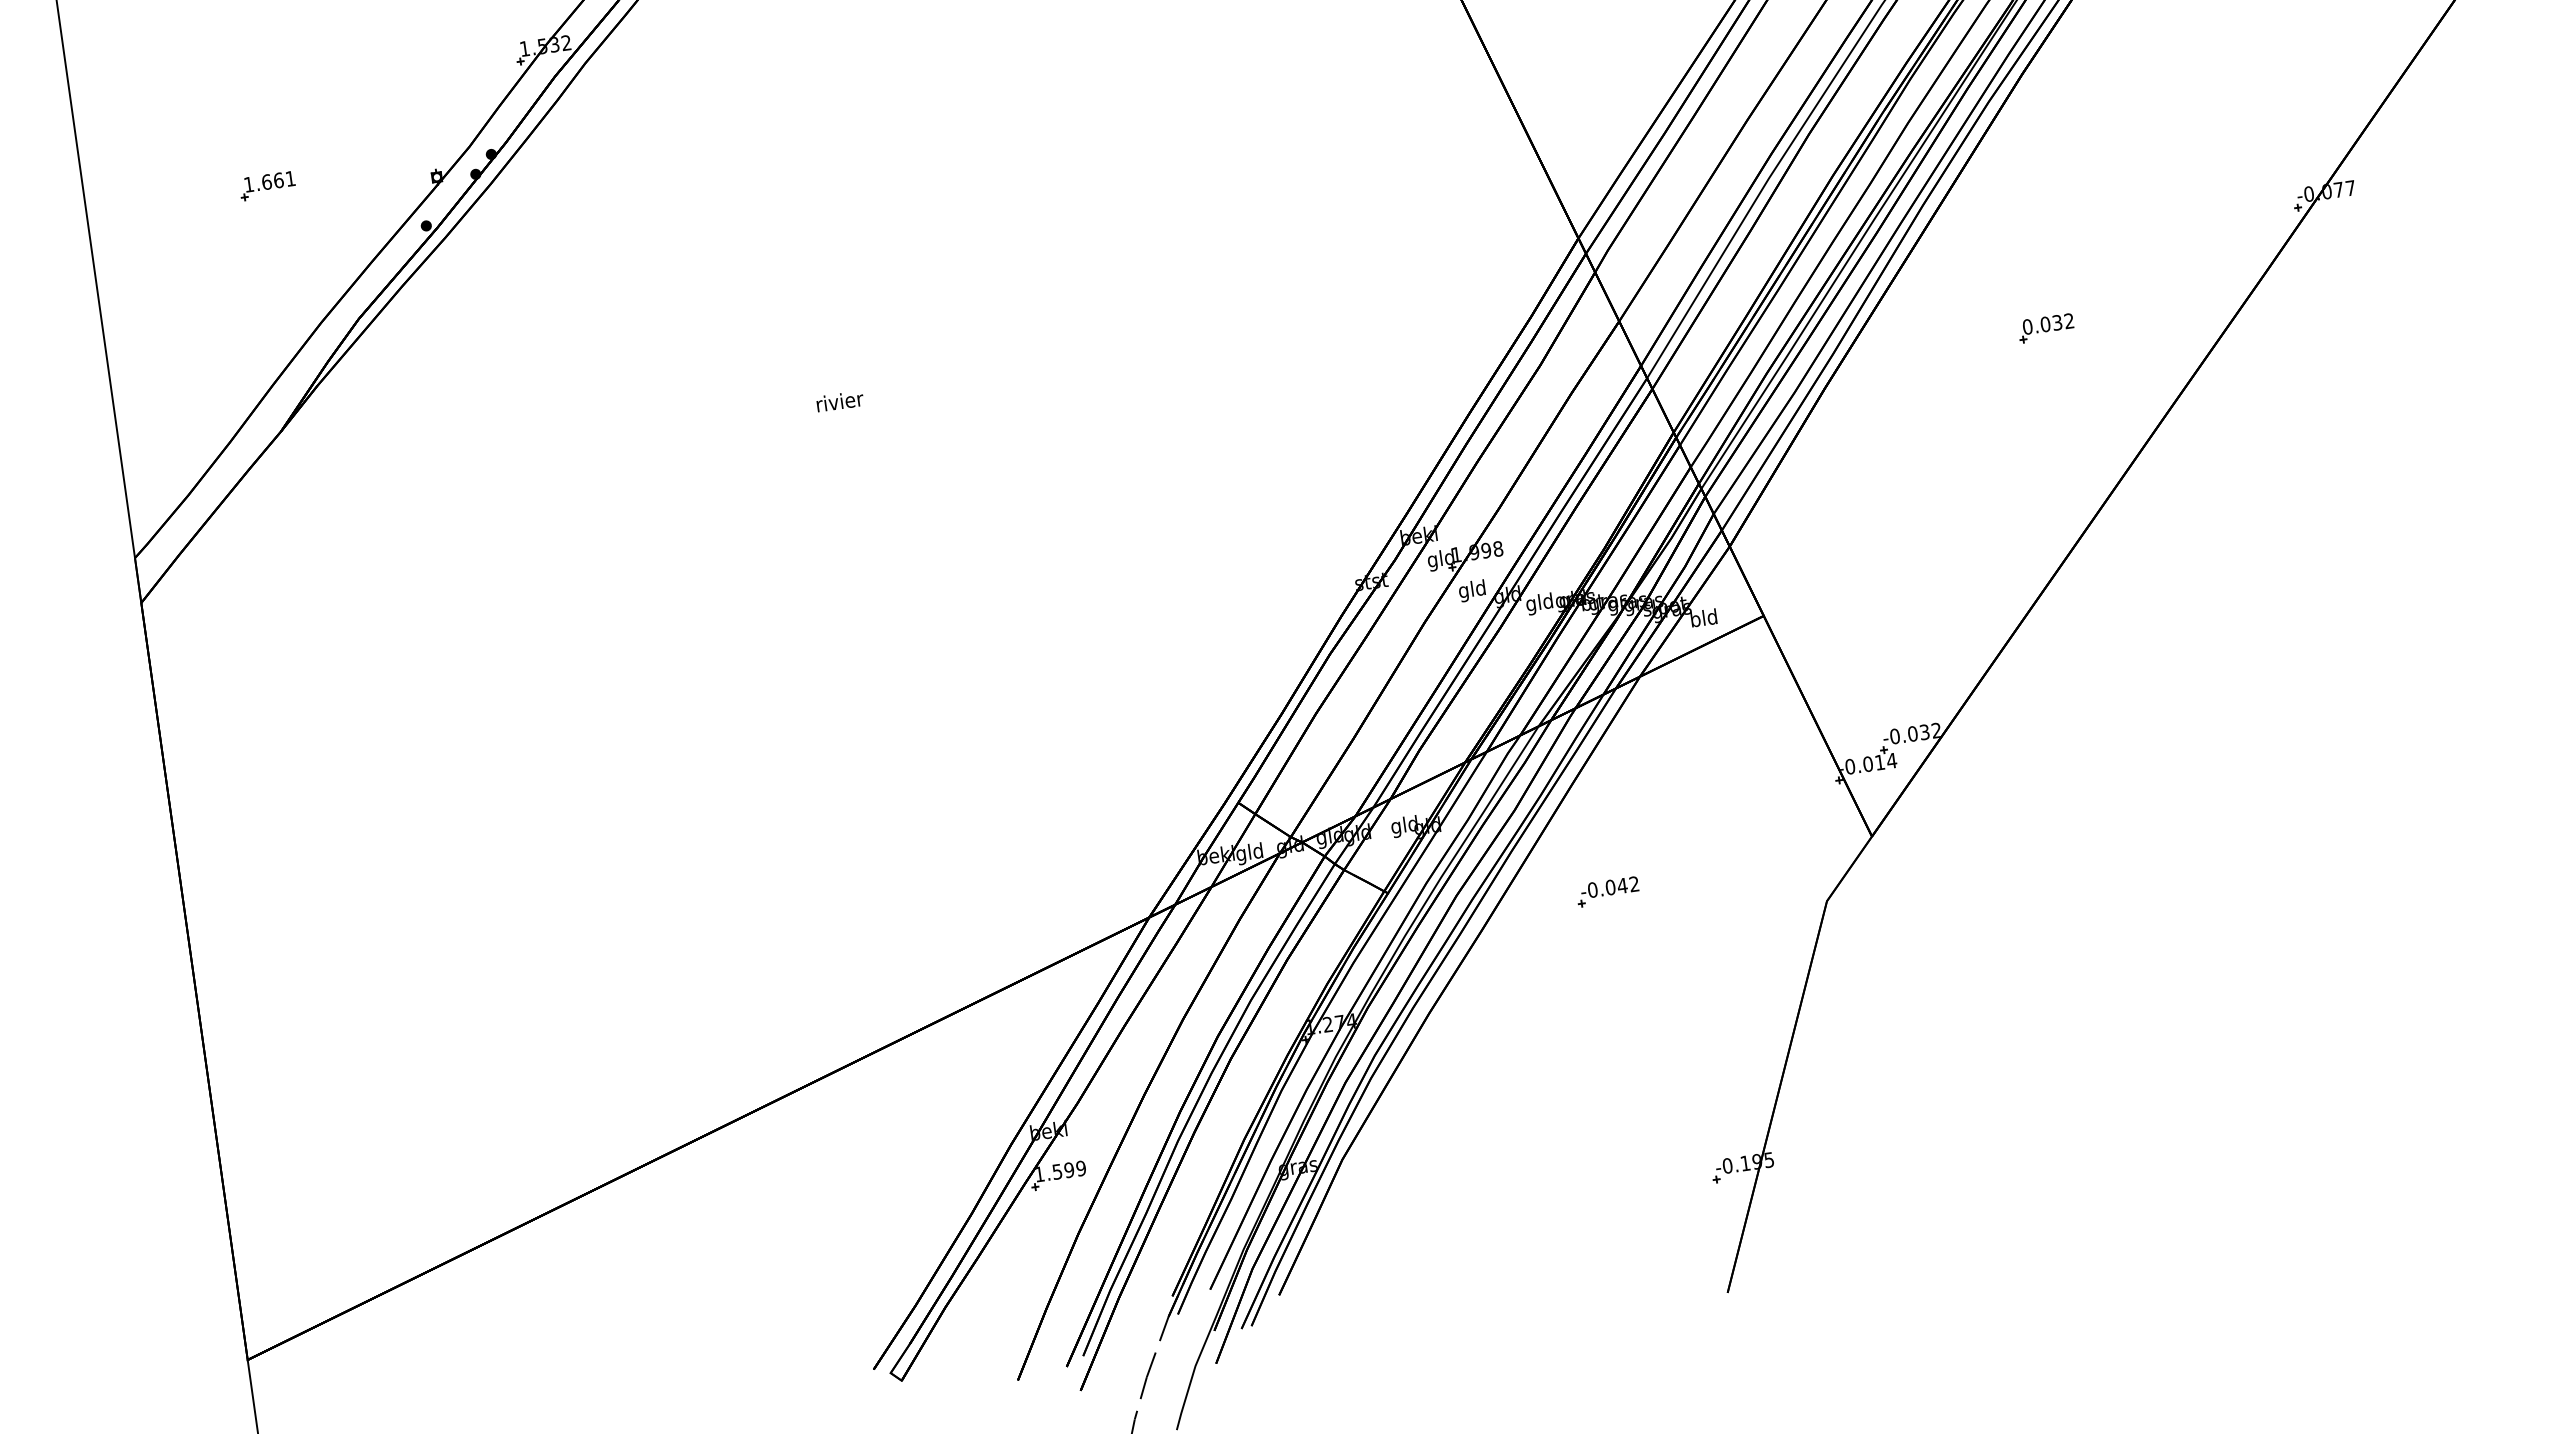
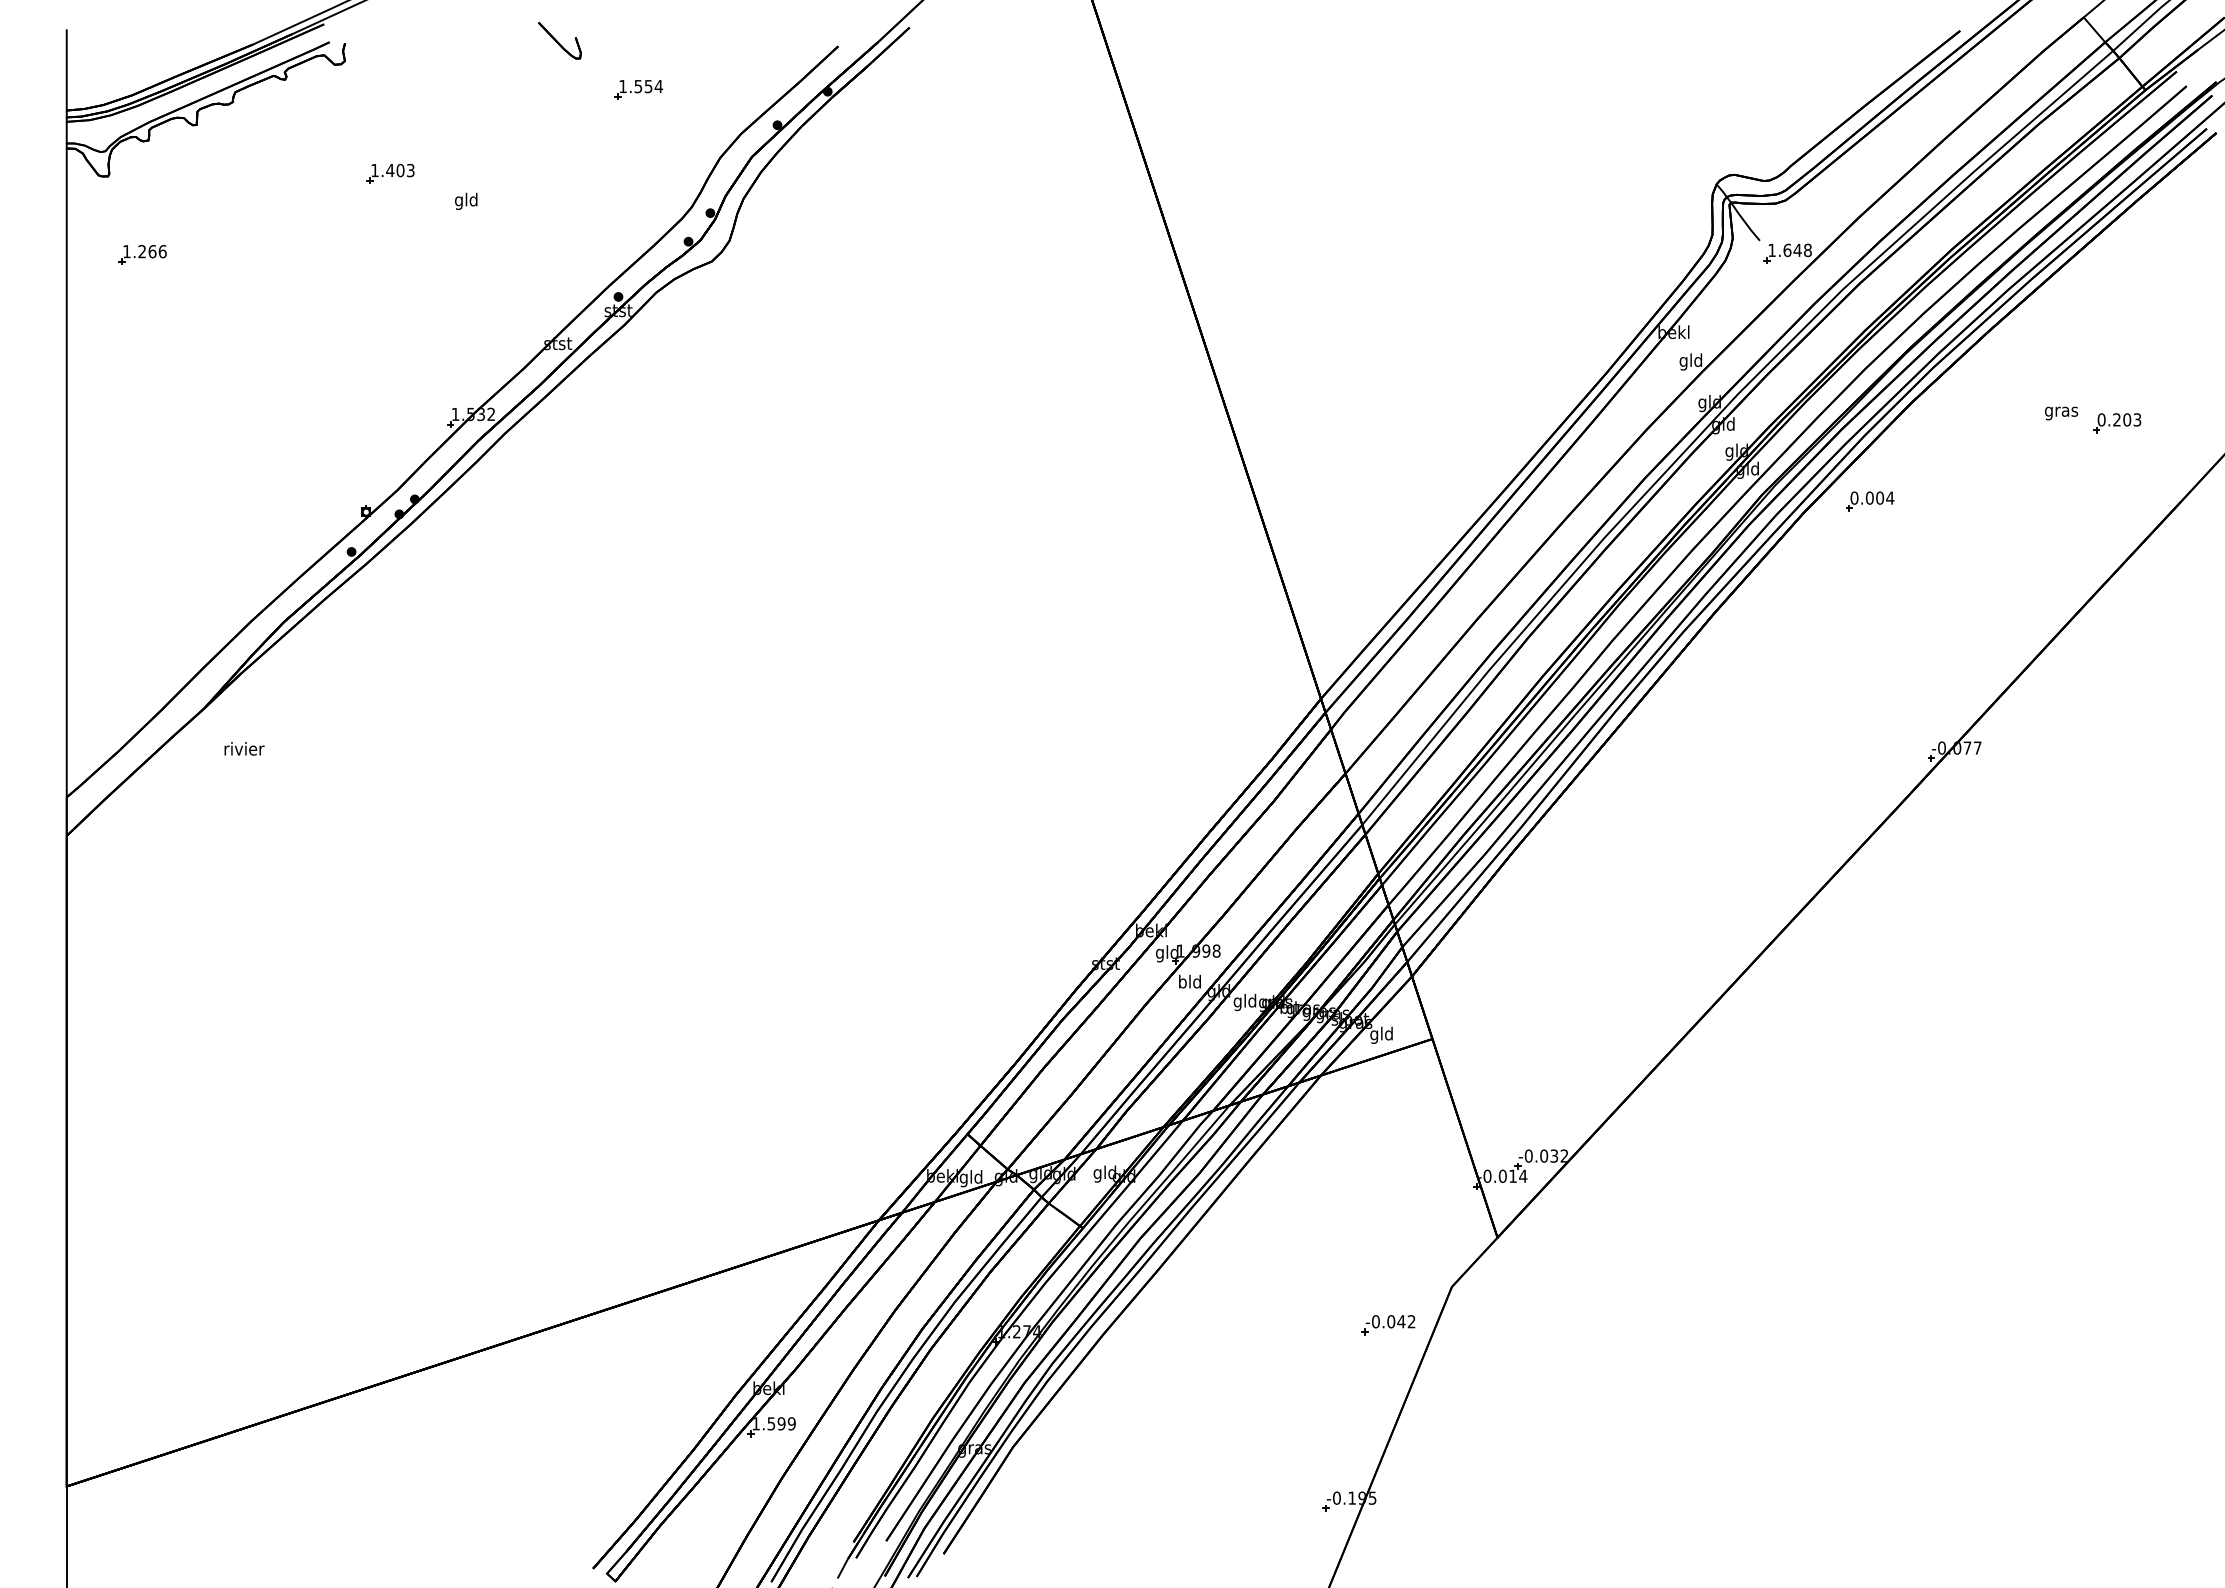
part: (267, 186) -> (222, 499), removed
part: (2046, 328) -> (1704, 830), removed
text: (840, 401) -> (244, 748), moved
text: (1463, 591) -> (1182, 982), gld -> bld
text: (1695, 621) -> (1374, 1035), bld -> gld
part: (1608, 892) -> (1388, 1325), moved

